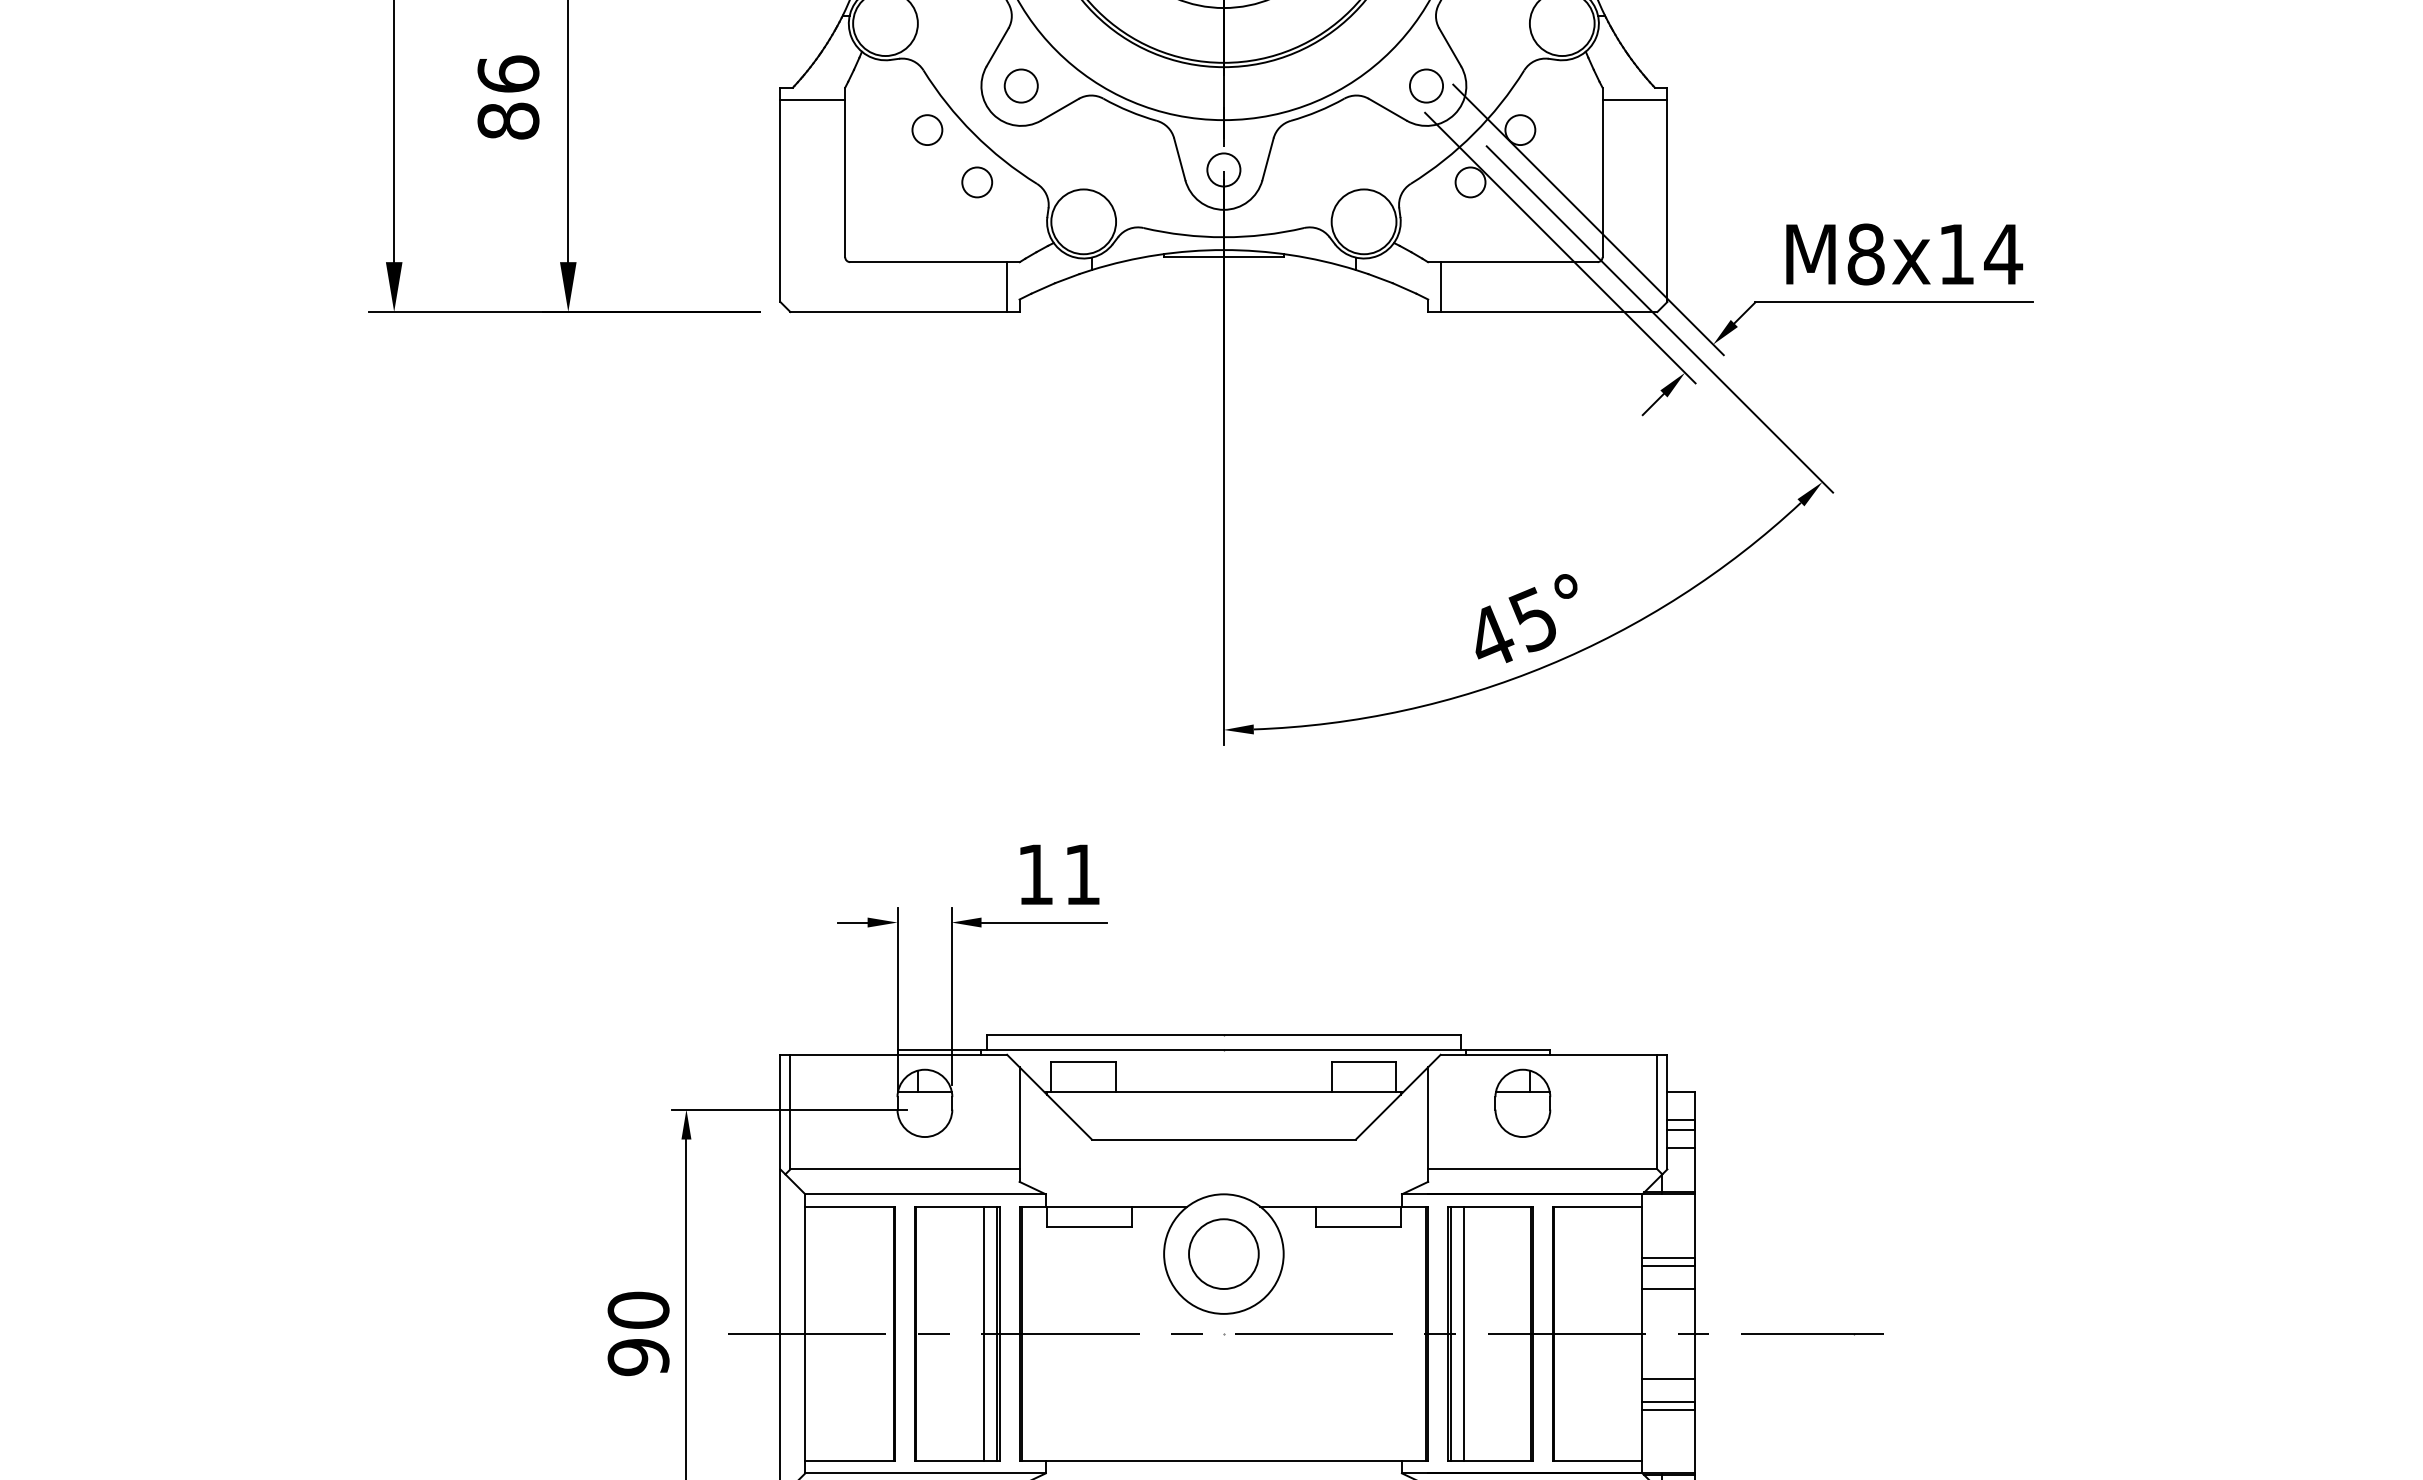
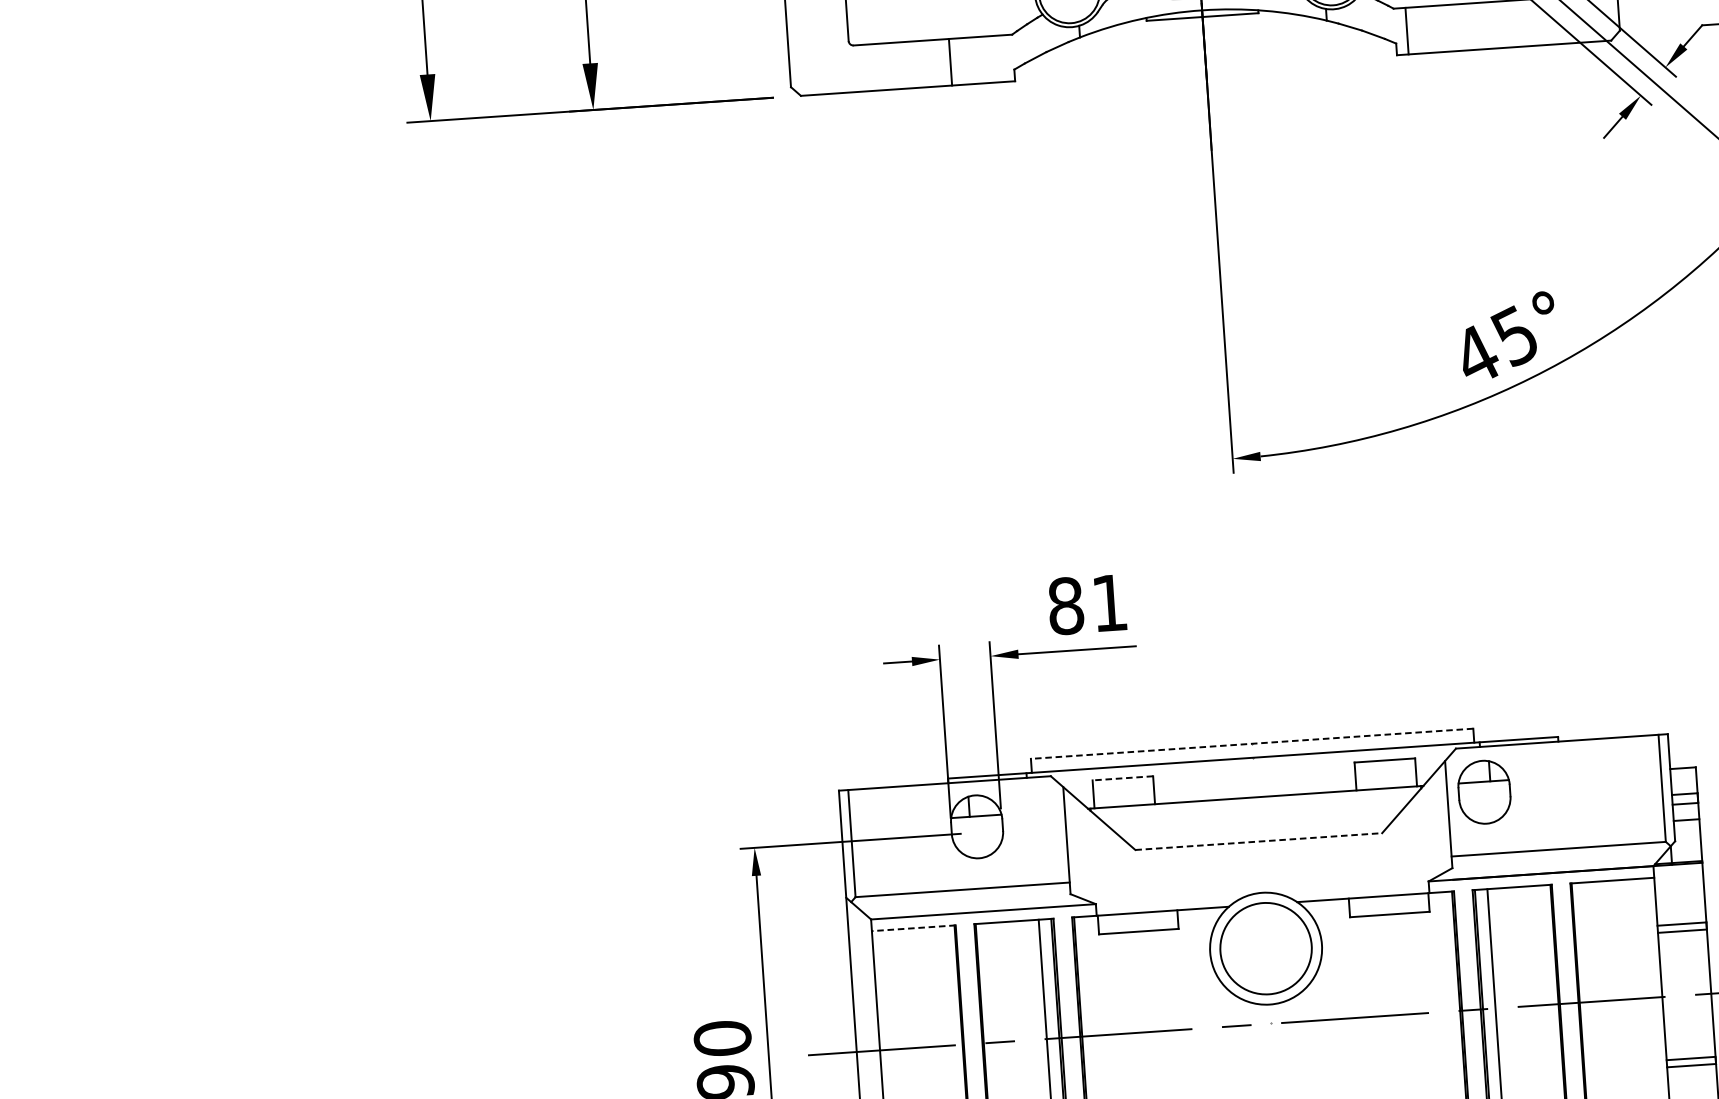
line: (1007, 287) -> (950, 62), moved
text: (1035, 874) -> (1065, 605), 11 -> 81
line: (1223, 1034) -> (1251, 743), solid -> dashed
line: (1083, 1062) -> (1122, 778), solid -> dashed
part: (1522, 1102) -> (1484, 791), moved
line: (1224, 1139) -> (1259, 841), solid -> dashed
line: (850, 1206) -> (914, 927), solid -> dashed
circle: (1223, 1254) -> (1265, 949), size x1.4
line: (1668, 1289) -> (1683, 953), removed
line: (1668, 1378) -> (1689, 1036), removed

